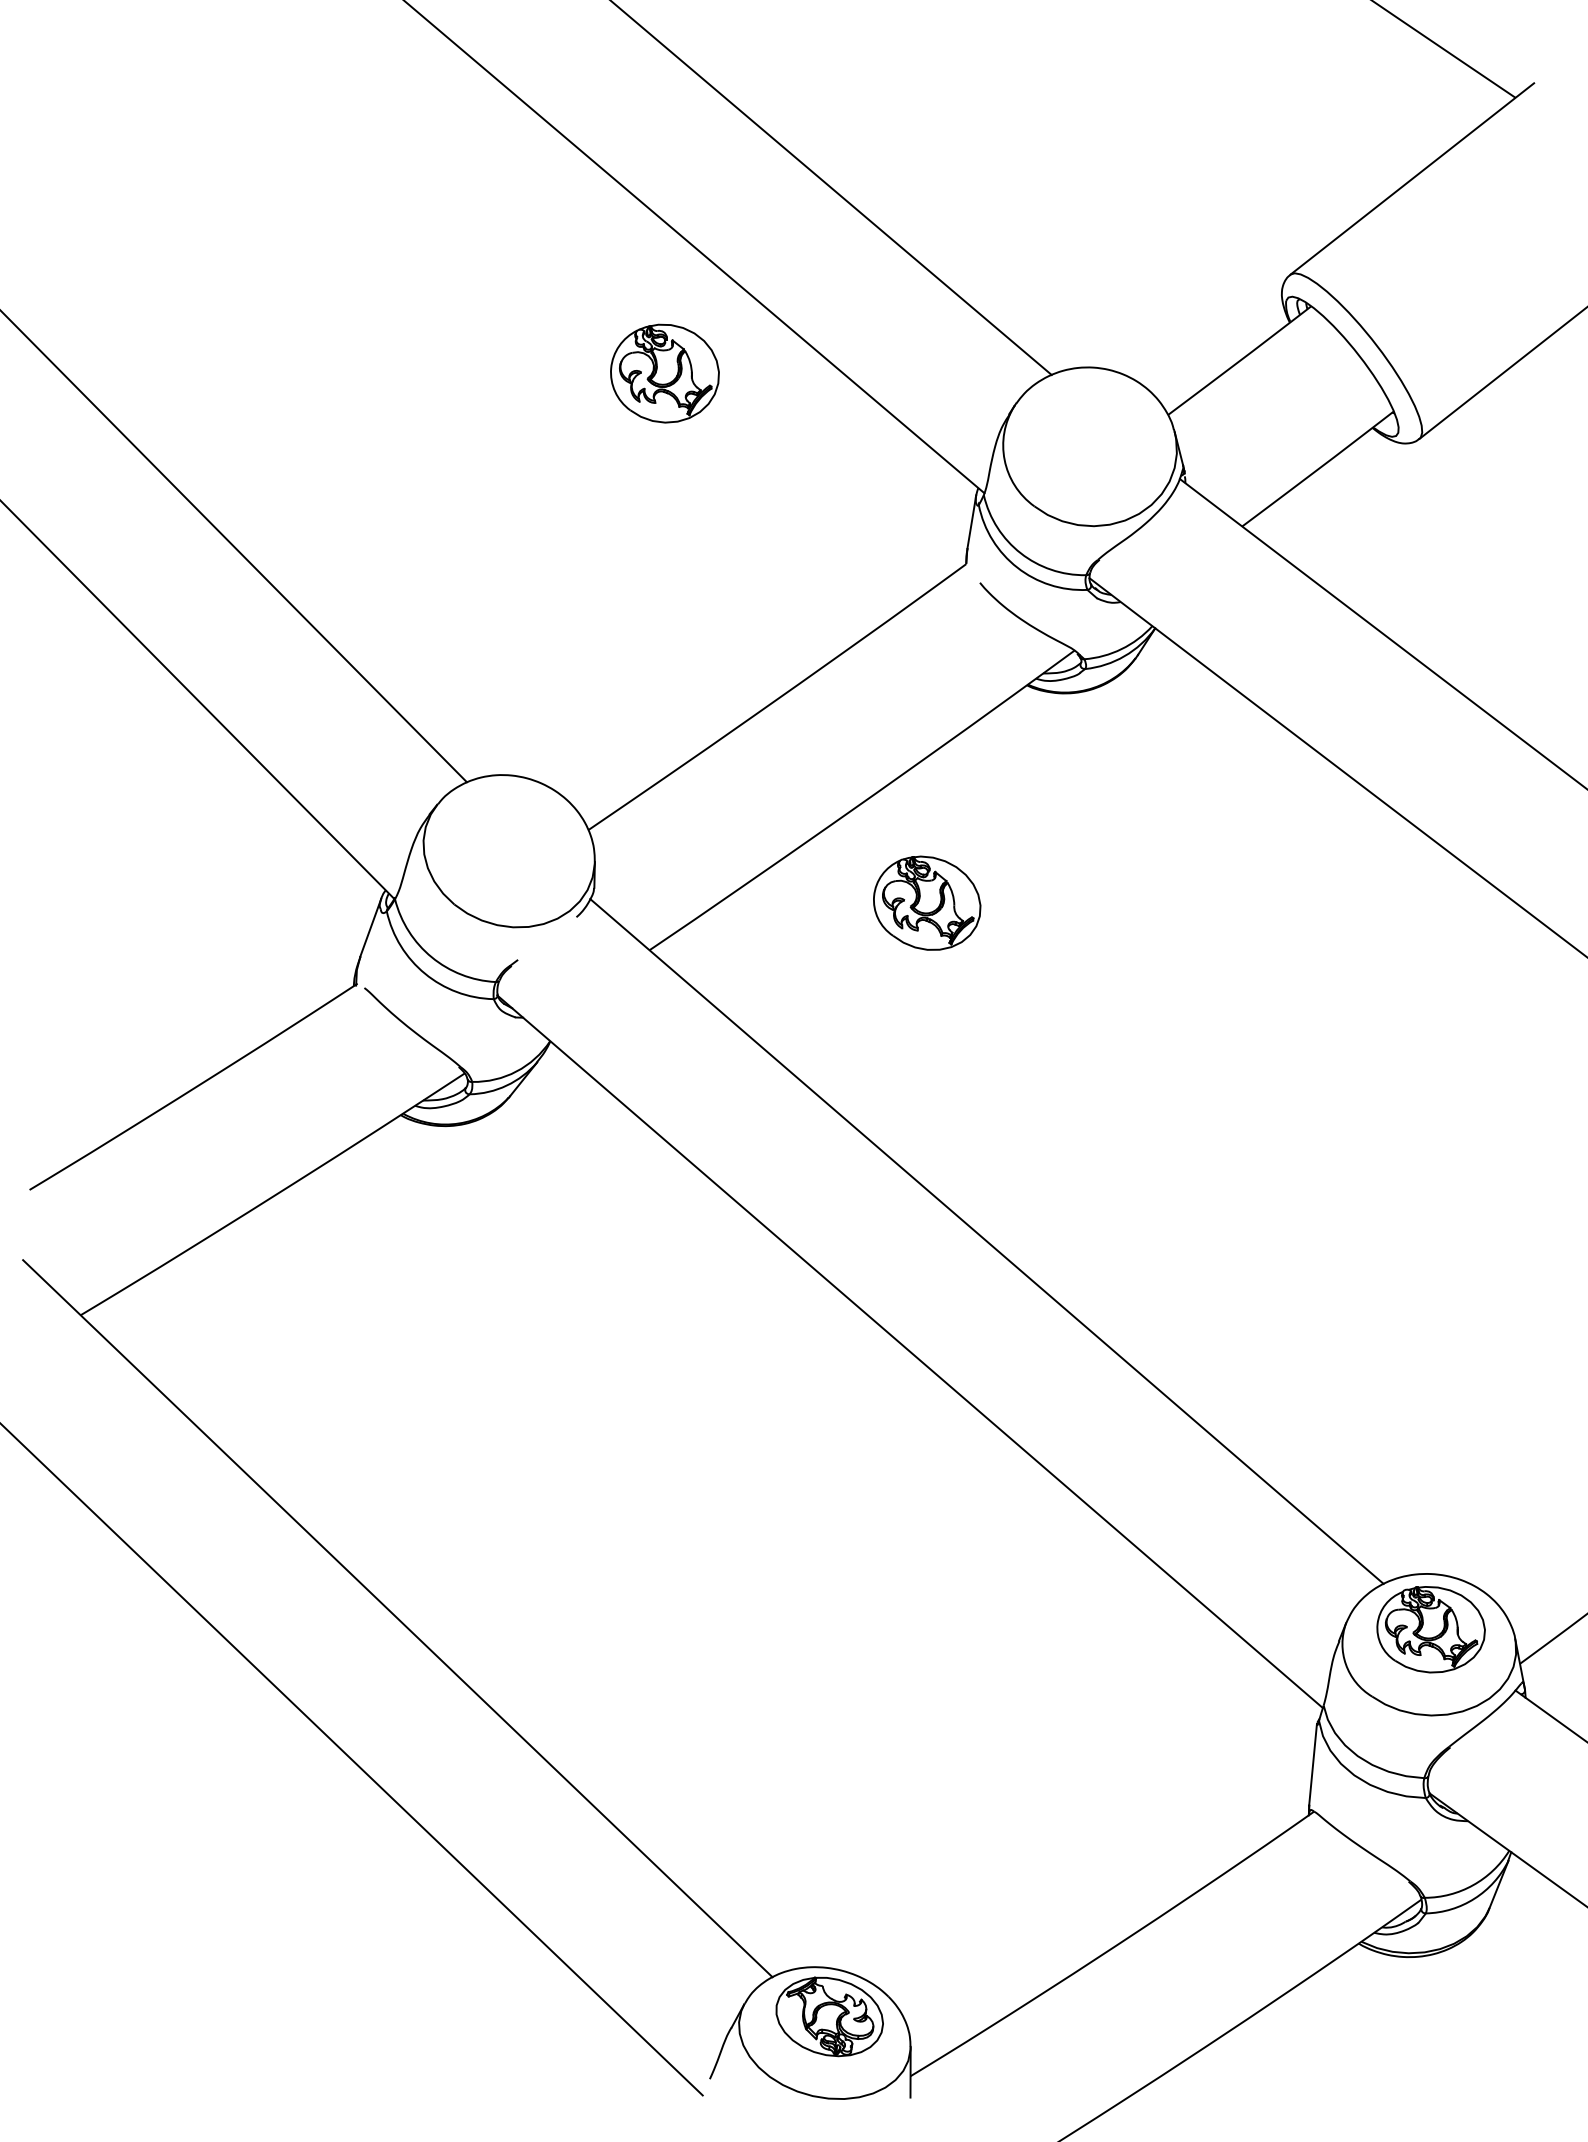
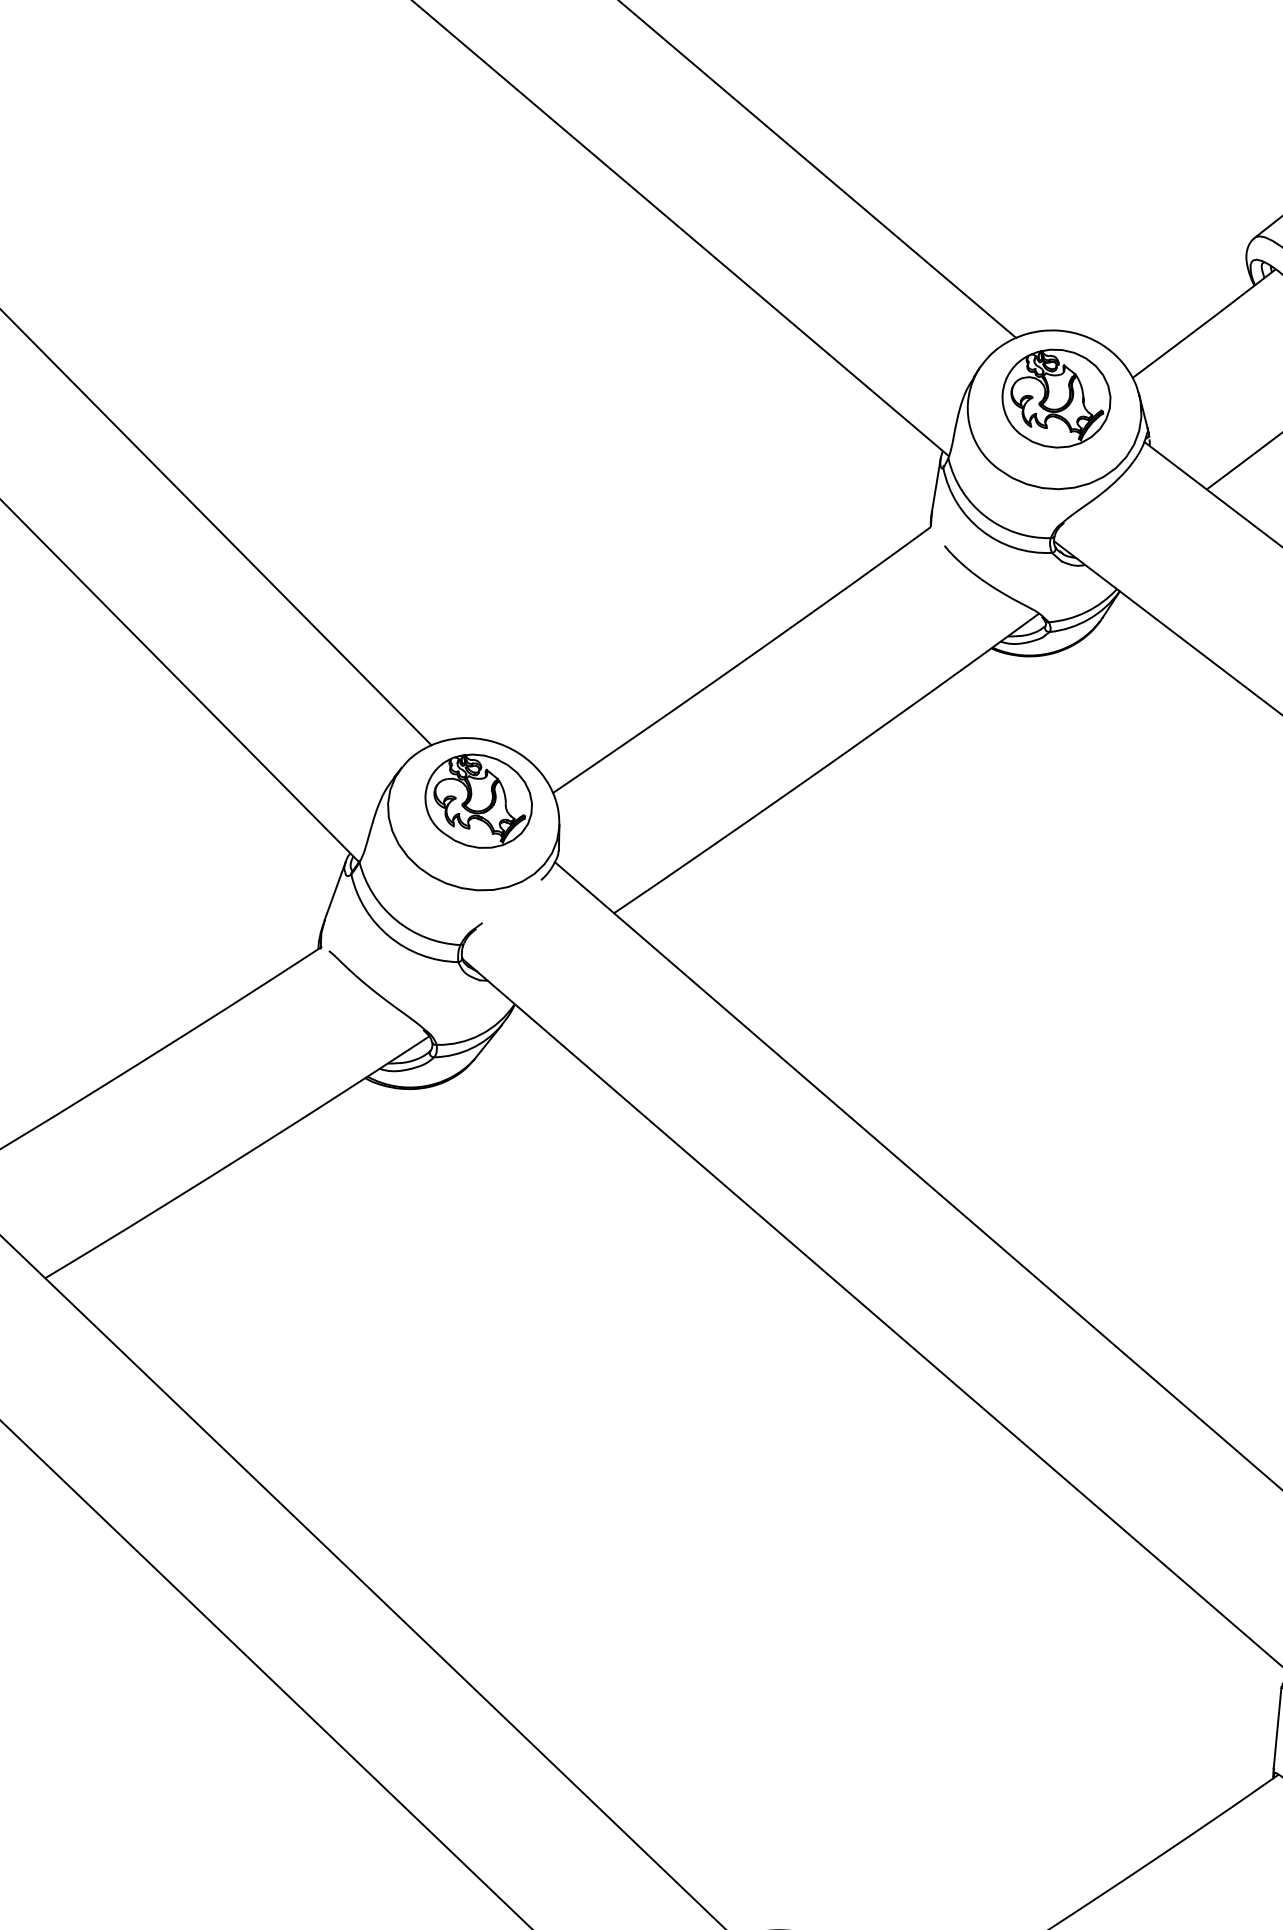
part: (664, 373) -> (1056, 398), moved
part: (927, 902) -> (479, 800), moved

